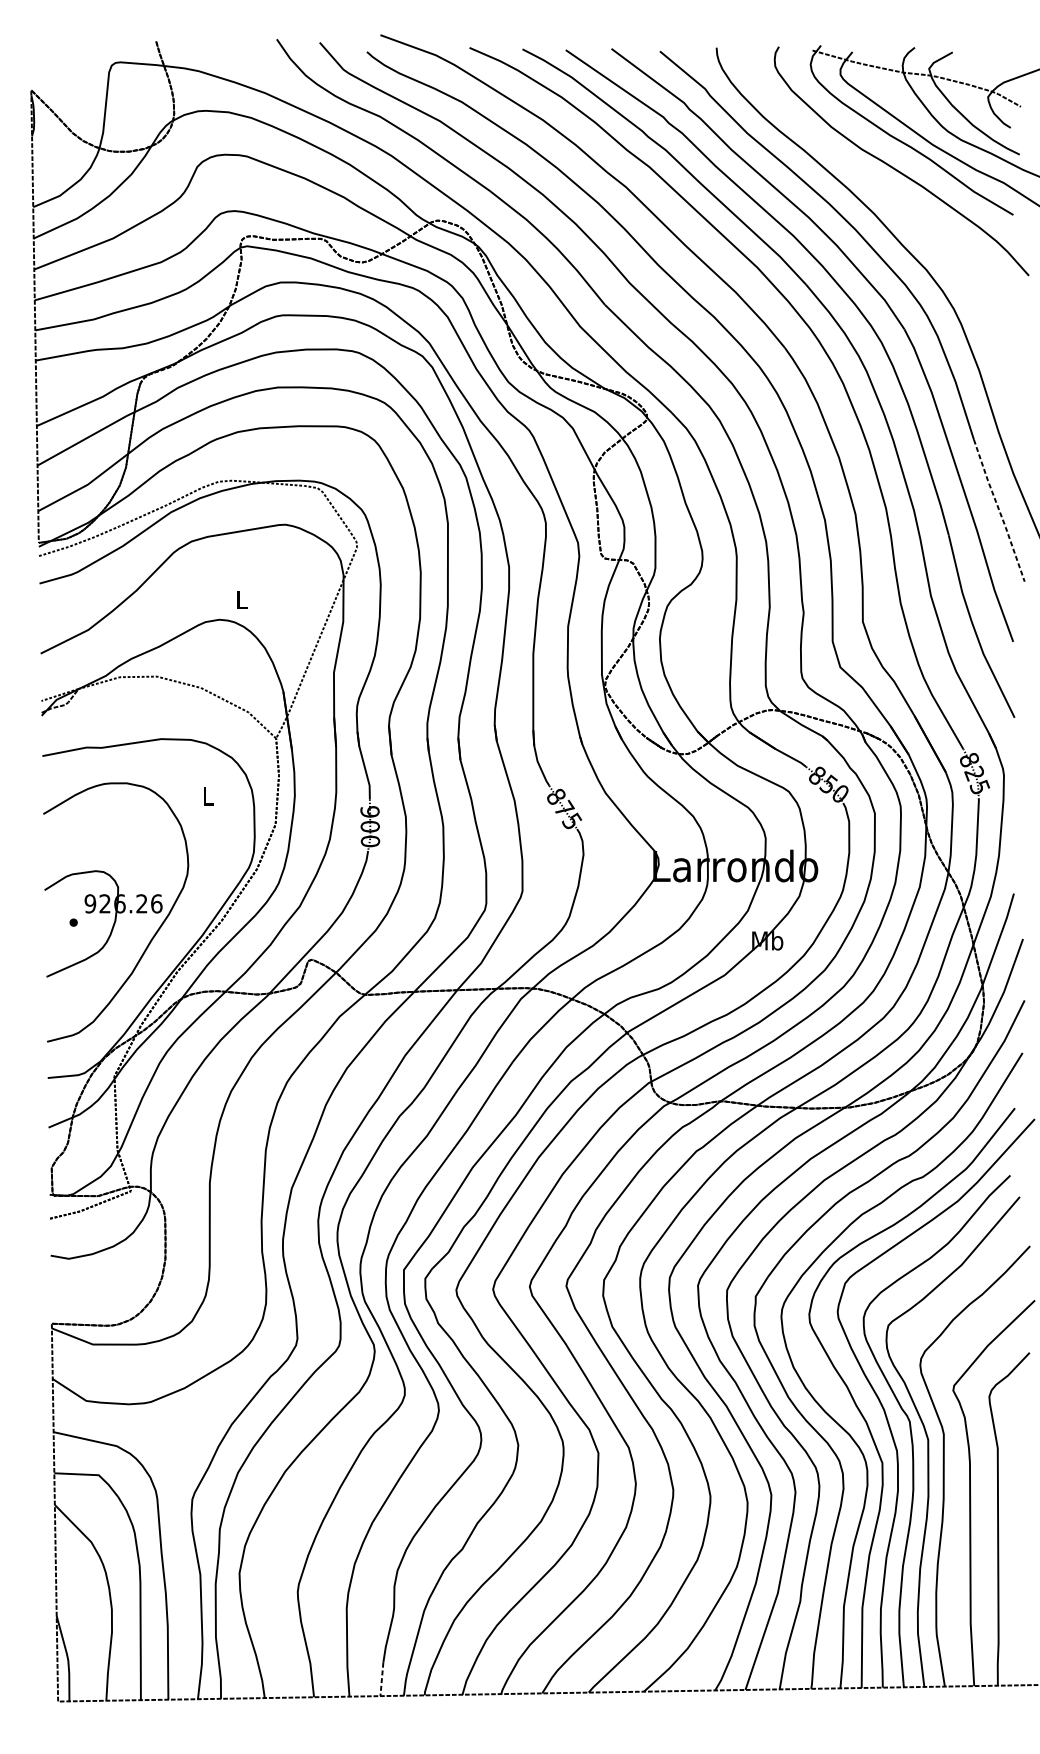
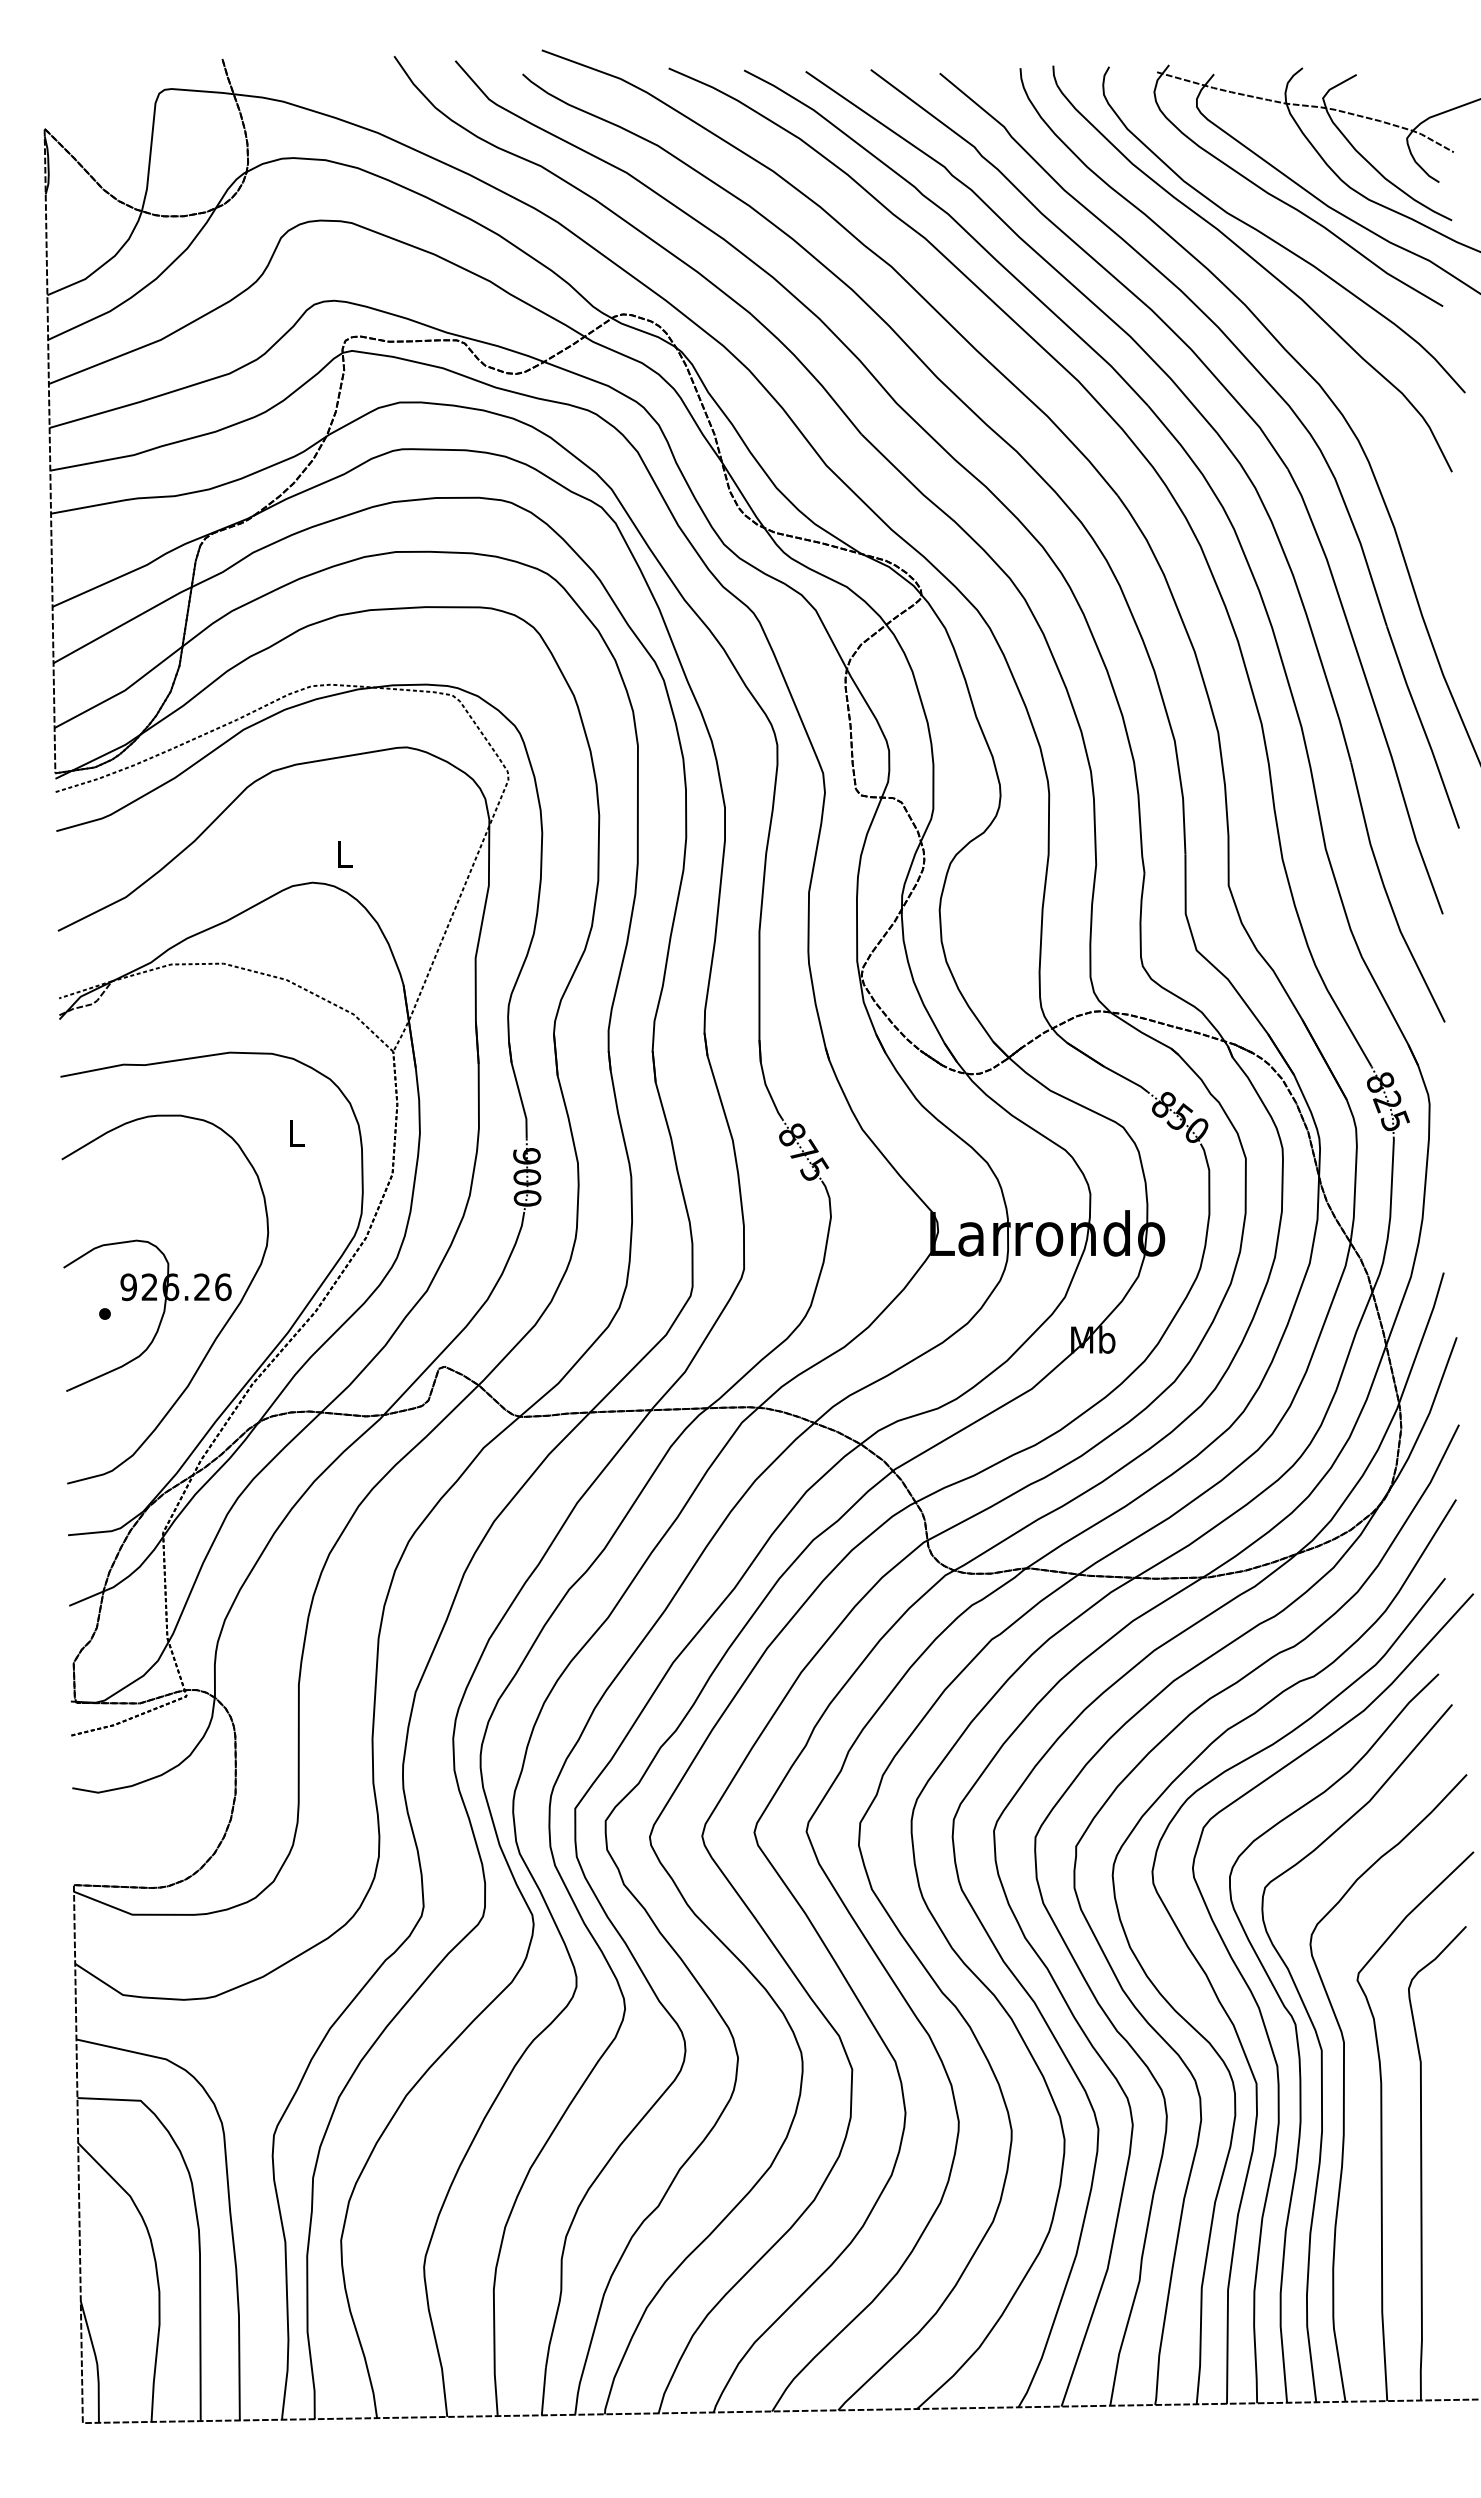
part: (882, 184) -> (1256, 263), added
line: (999, 510) -> (1423, 727), dashed -> solid
line: (381, 1679) -> (543, 2391), dashed -> solid

